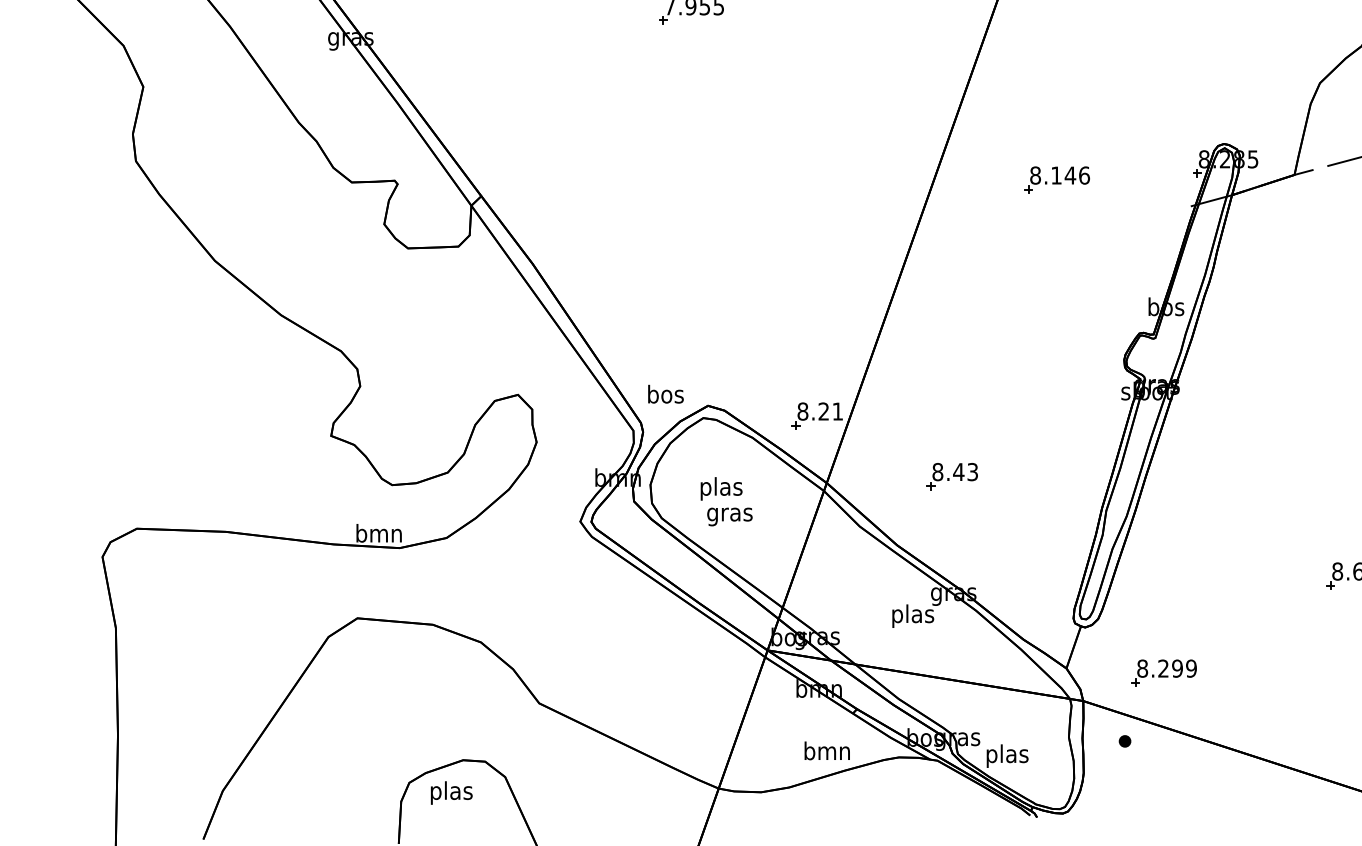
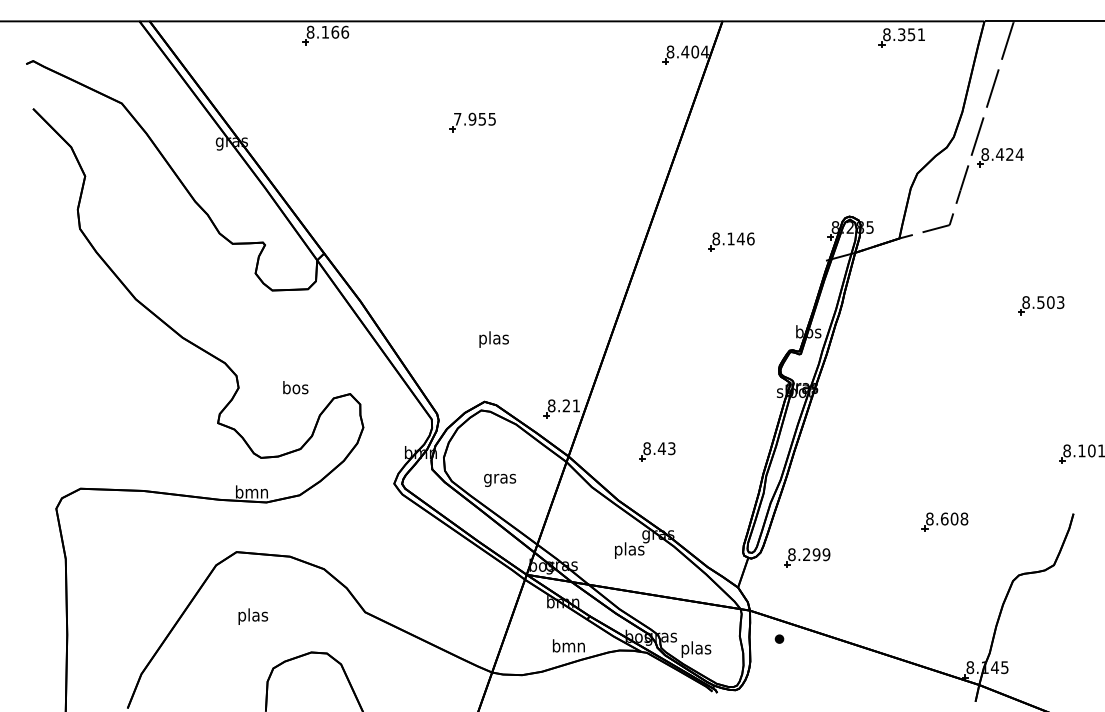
text: (665, 394) -> (295, 387), moved
text: (720, 488) -> (493, 339), moved
part: (1164, 672) -> (807, 557), moved
text: (452, 792) -> (253, 616), moved

